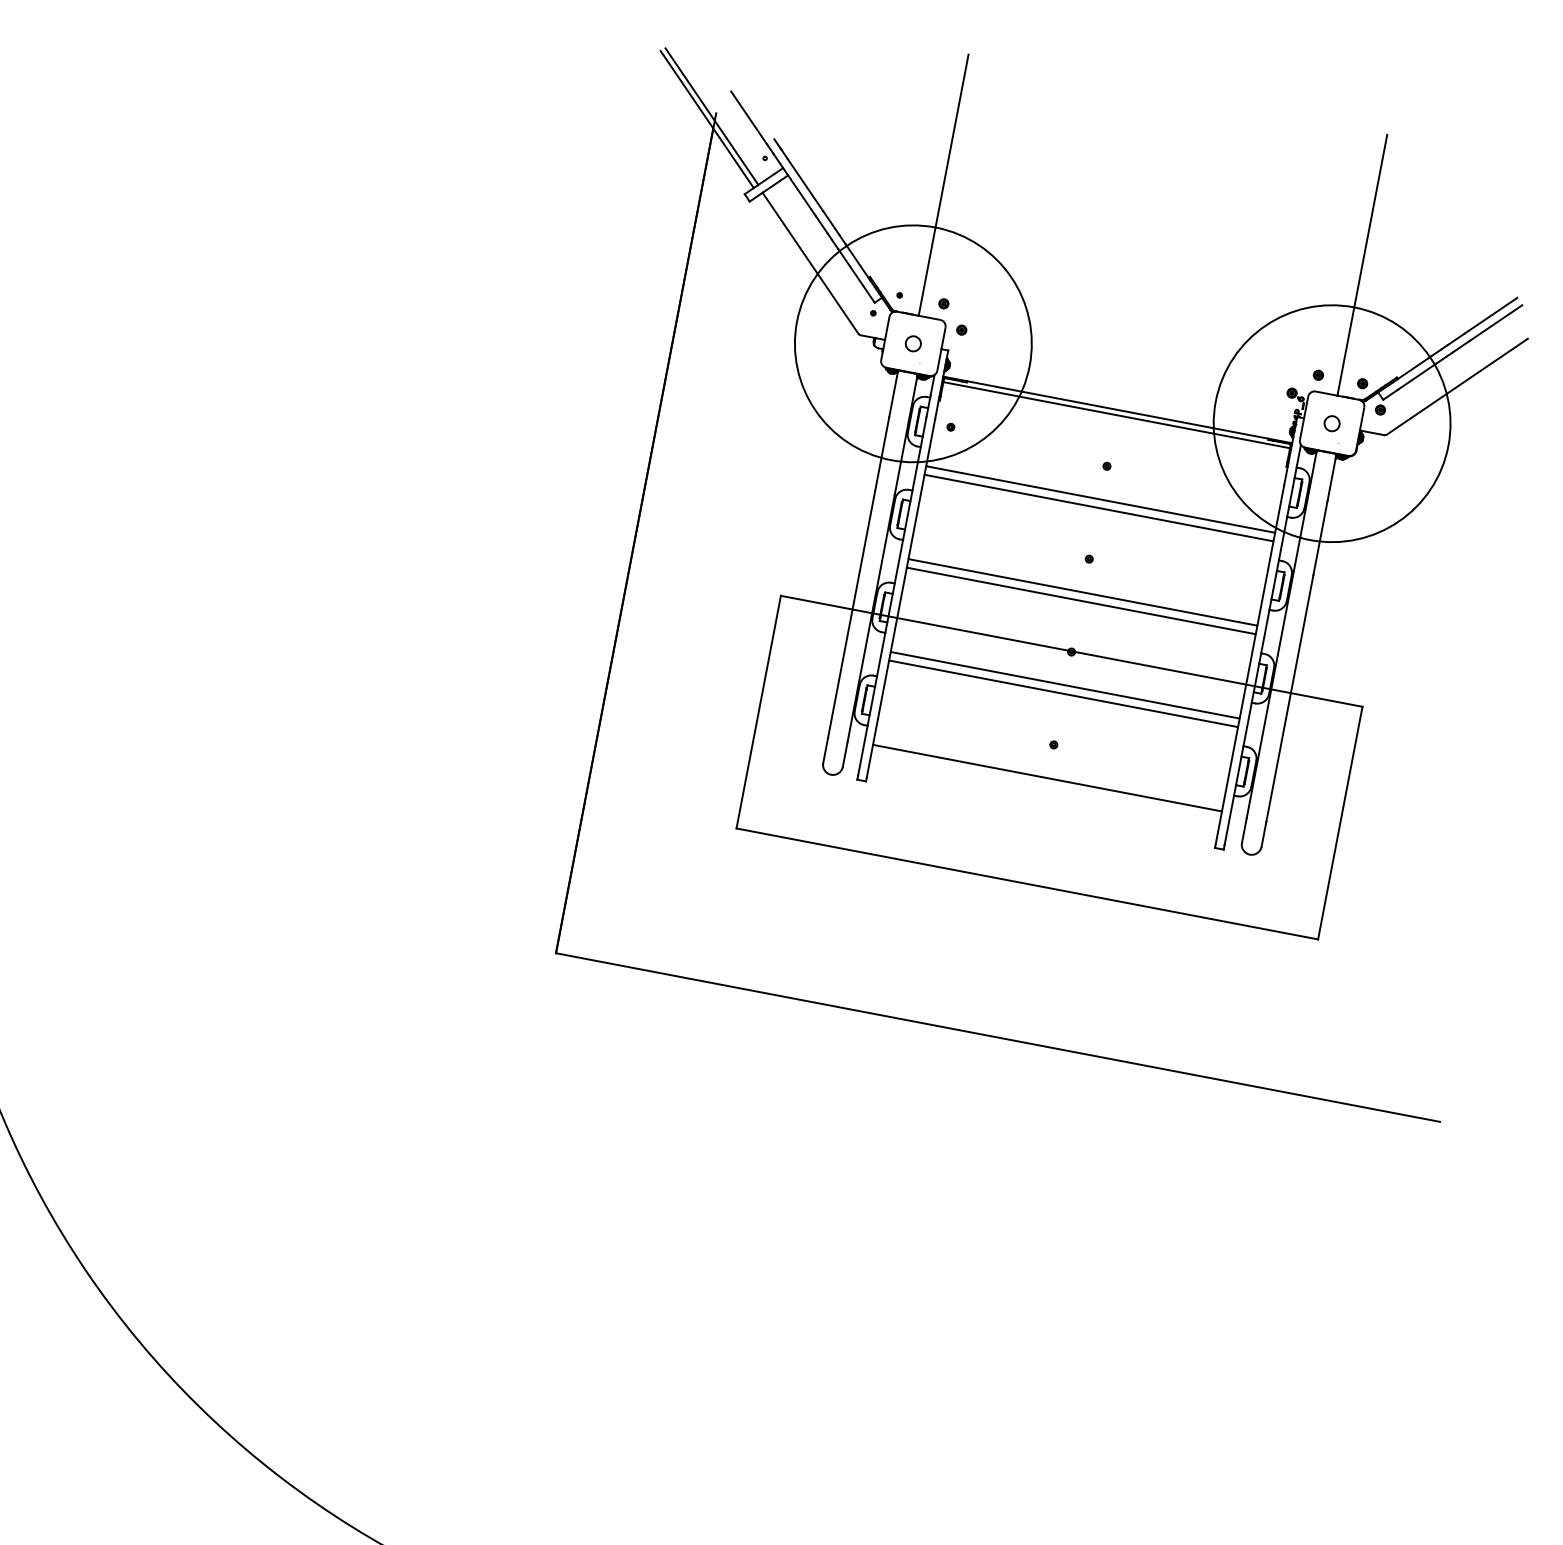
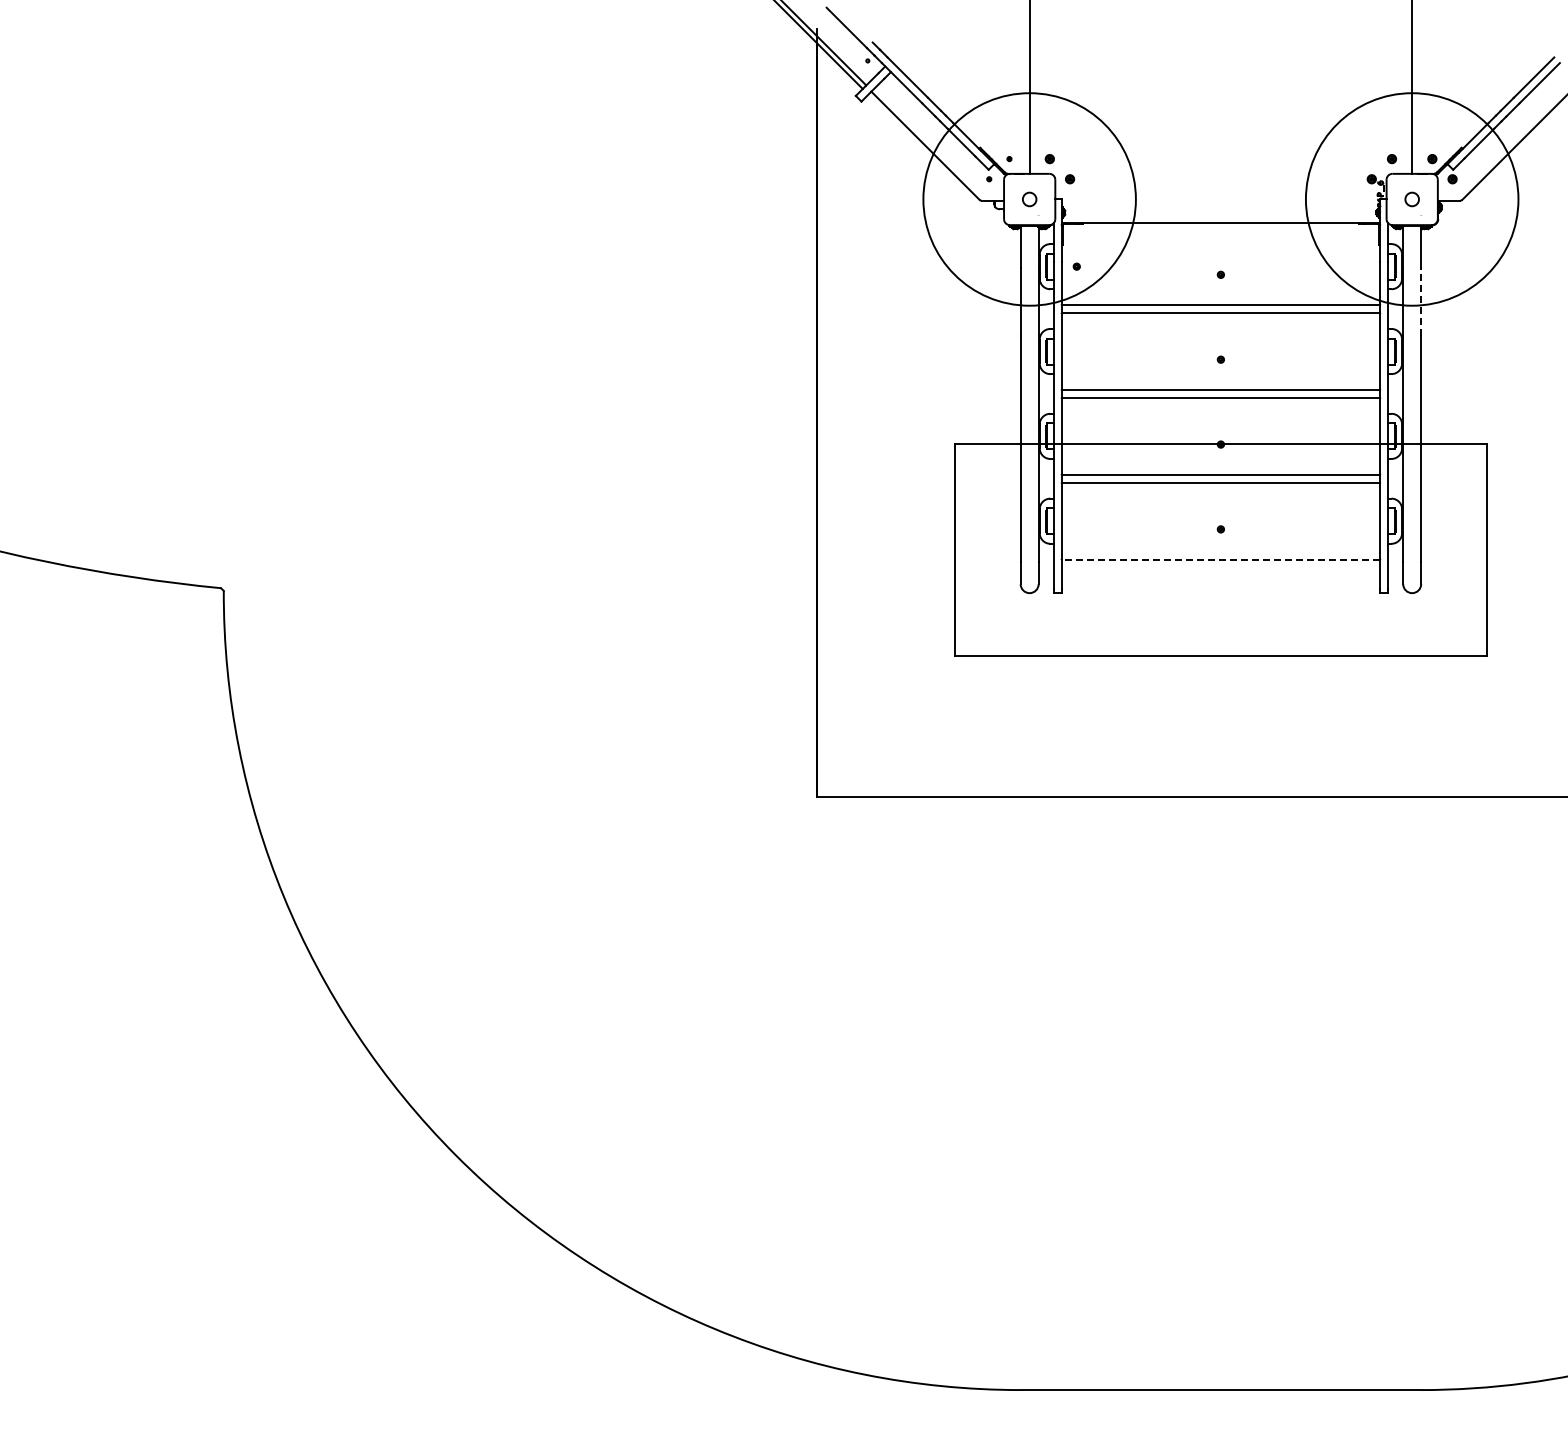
line: (1116, 415) -> (1220, 228), removed
line: (1320, 538) -> (1421, 302), solid -> dashed
line: (1047, 777) -> (1220, 559), solid -> dashed

